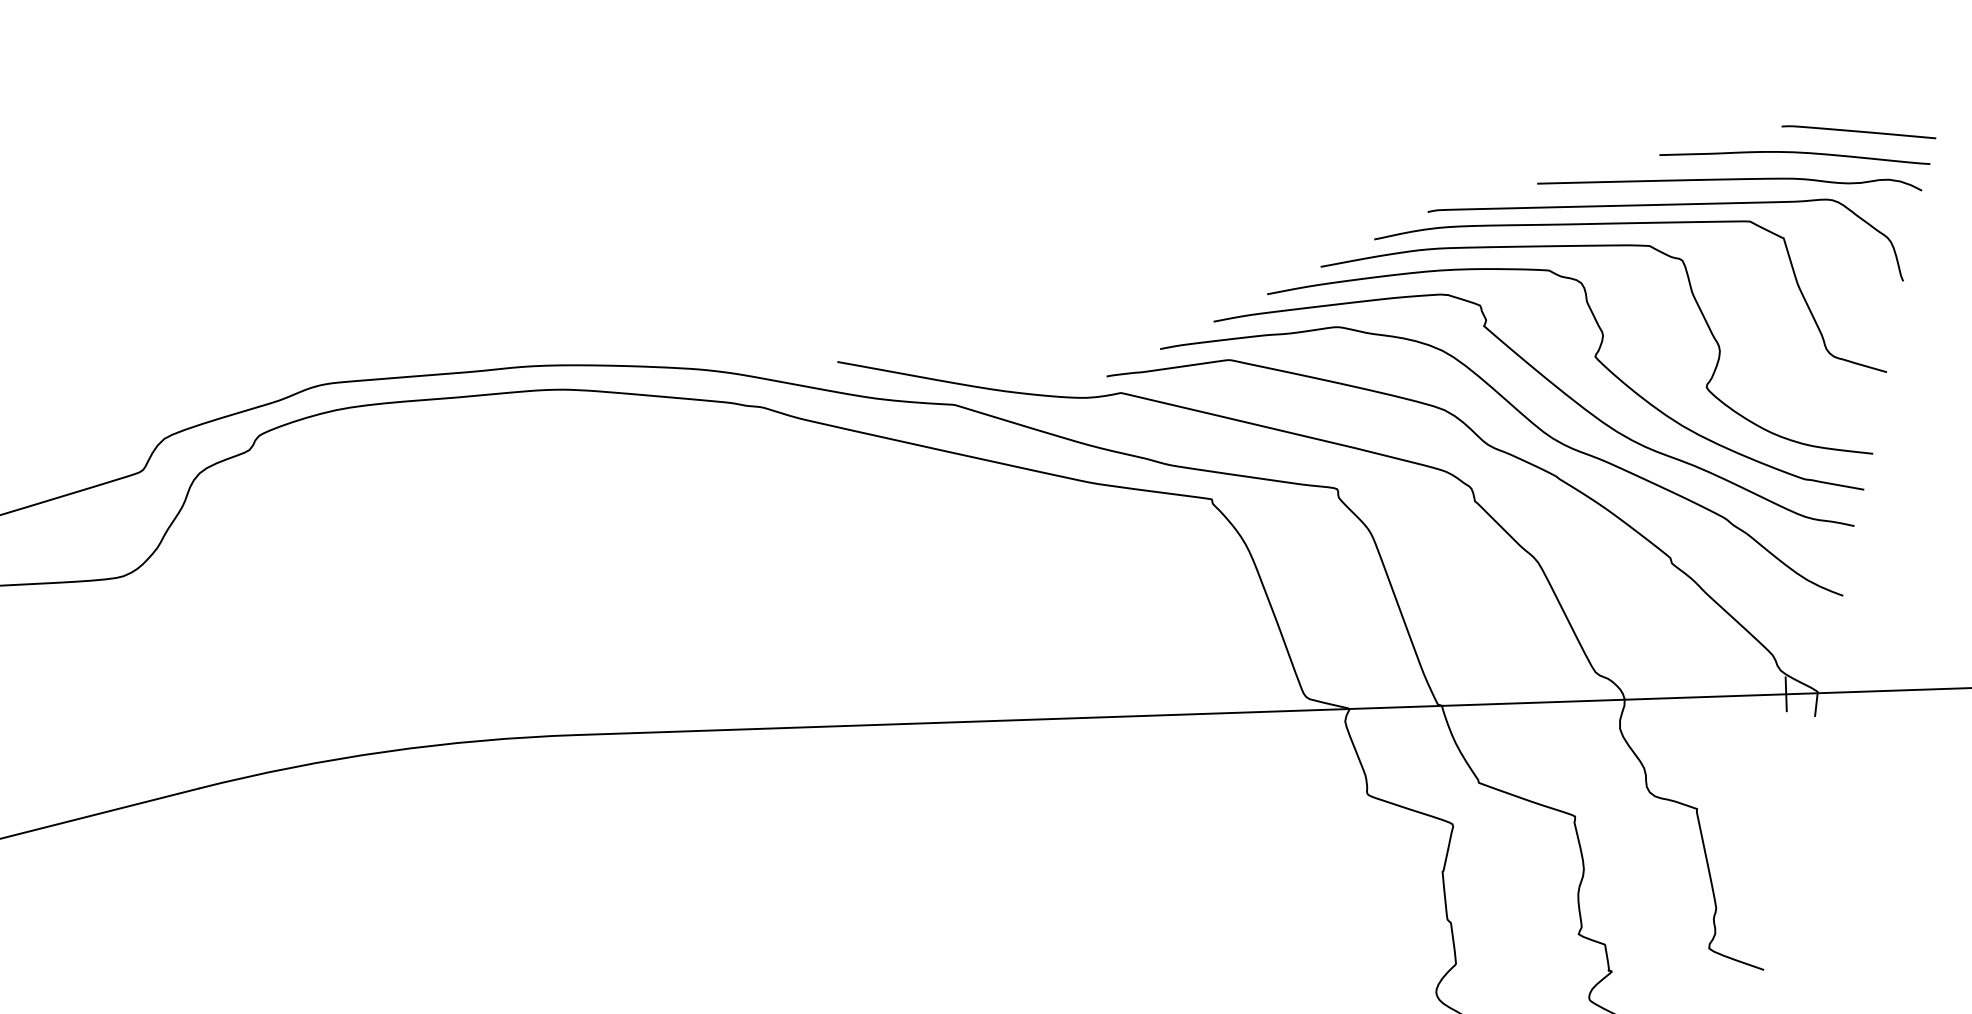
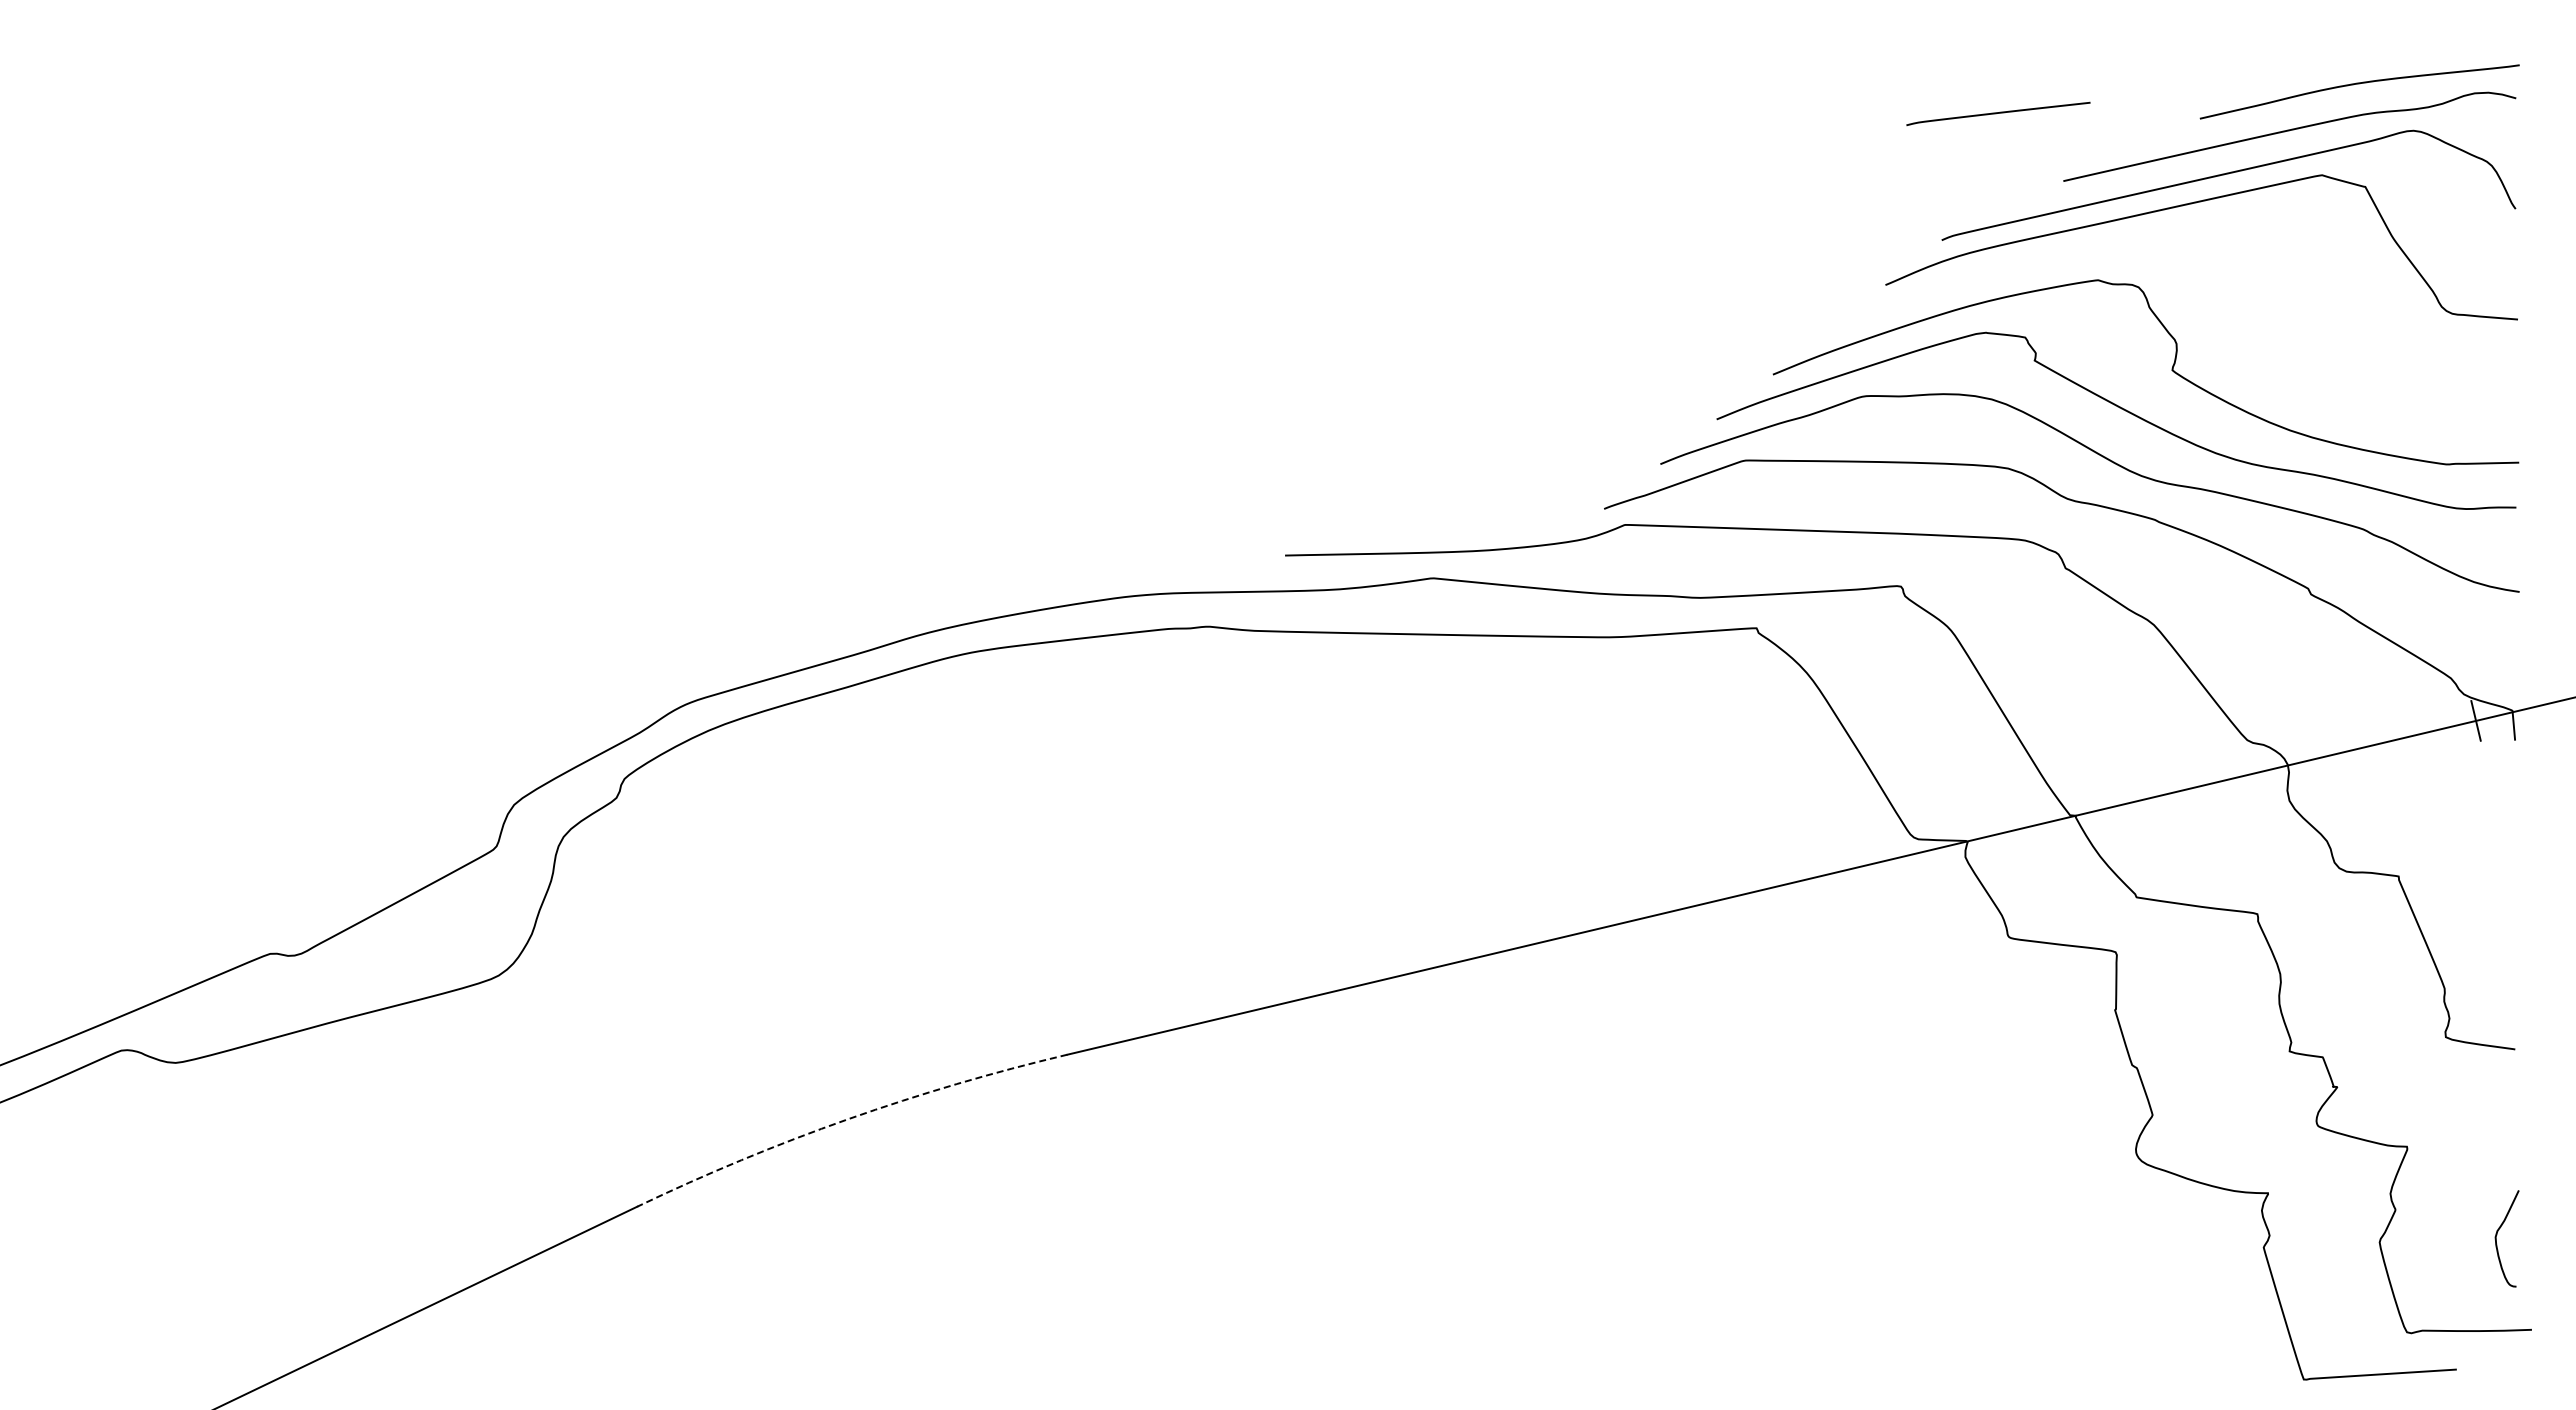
curve: (1859, 132) -> (1998, 113), moved
curve: (1606, 246) -> (2159, 238), removed
arc: (386, 751) -> (848, 1119), solid -> dashed

